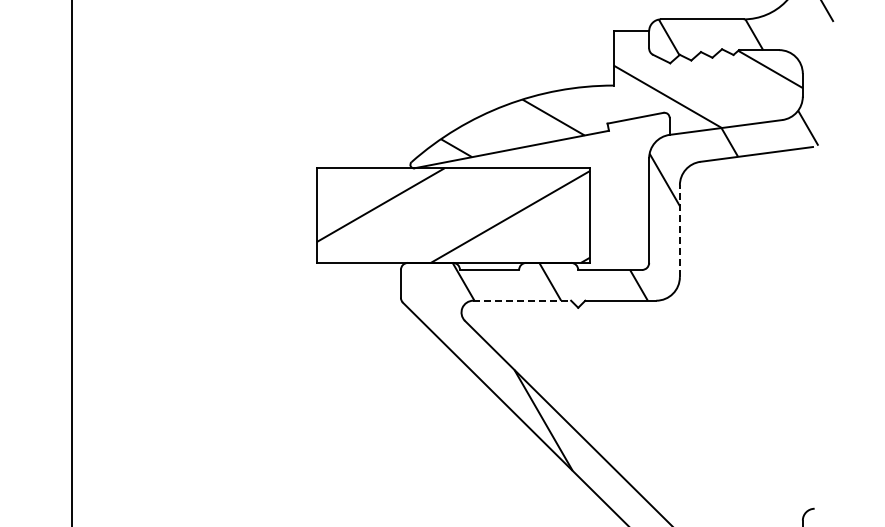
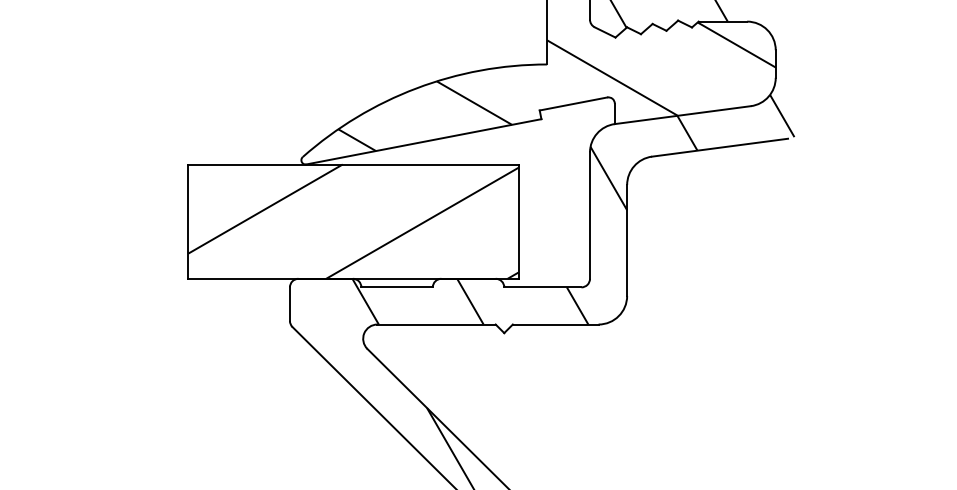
line: (679, 231) -> (626, 240), dashed -> solid
line: (522, 300) -> (436, 324), dashed -> solid

